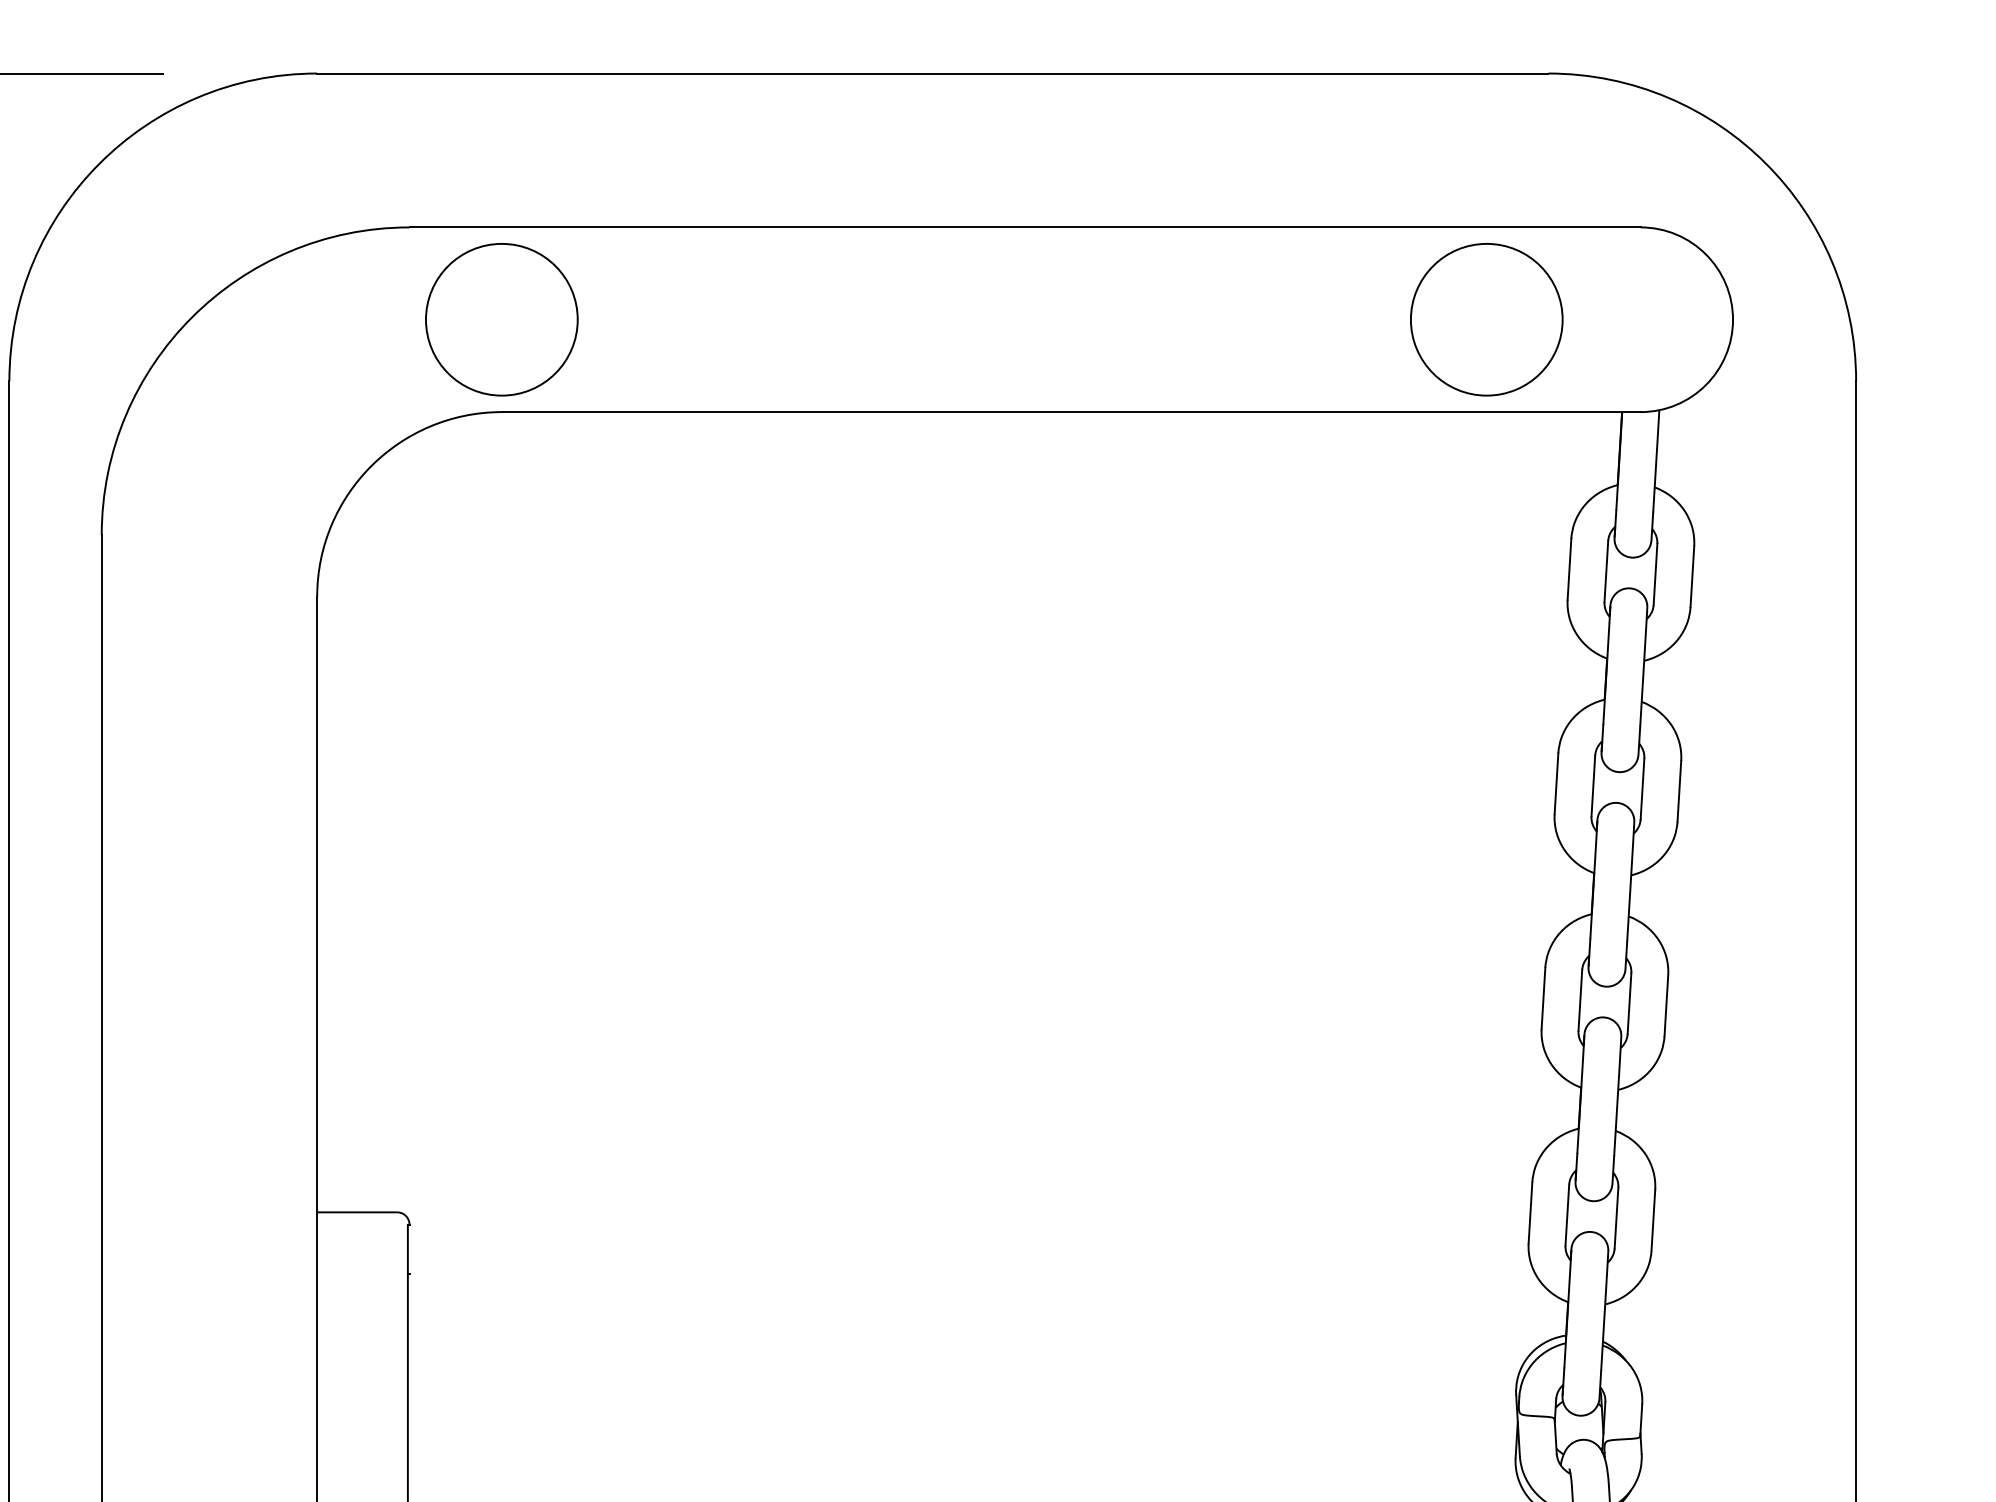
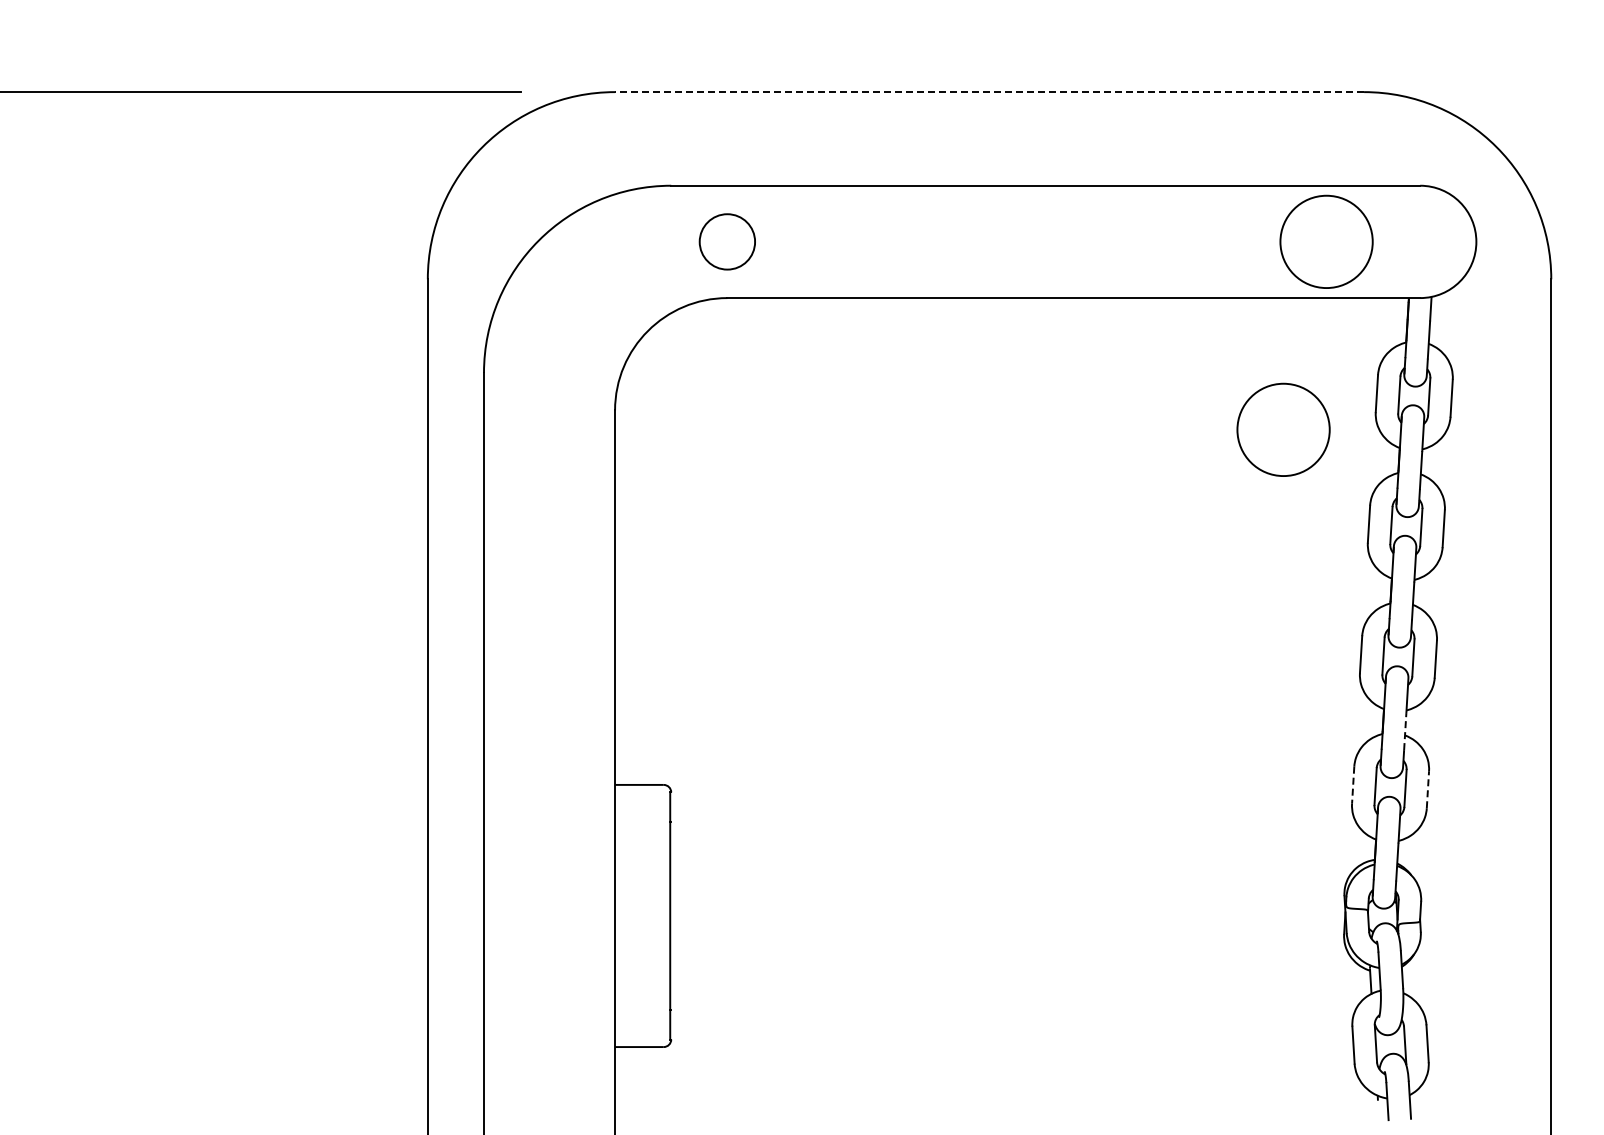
line: (932, 74) -> (989, 92), solid -> dashed
circle: (501, 319) -> (727, 241), size x0.6
circle: (1415, 628) -> (1283, 429), added
line: (1616, 1124) -> (1405, 731), solid -> dashed
line: (1531, 1213) -> (1353, 785), solid -> dashed
line: (1652, 1219) -> (1427, 789), solid -> dashed

